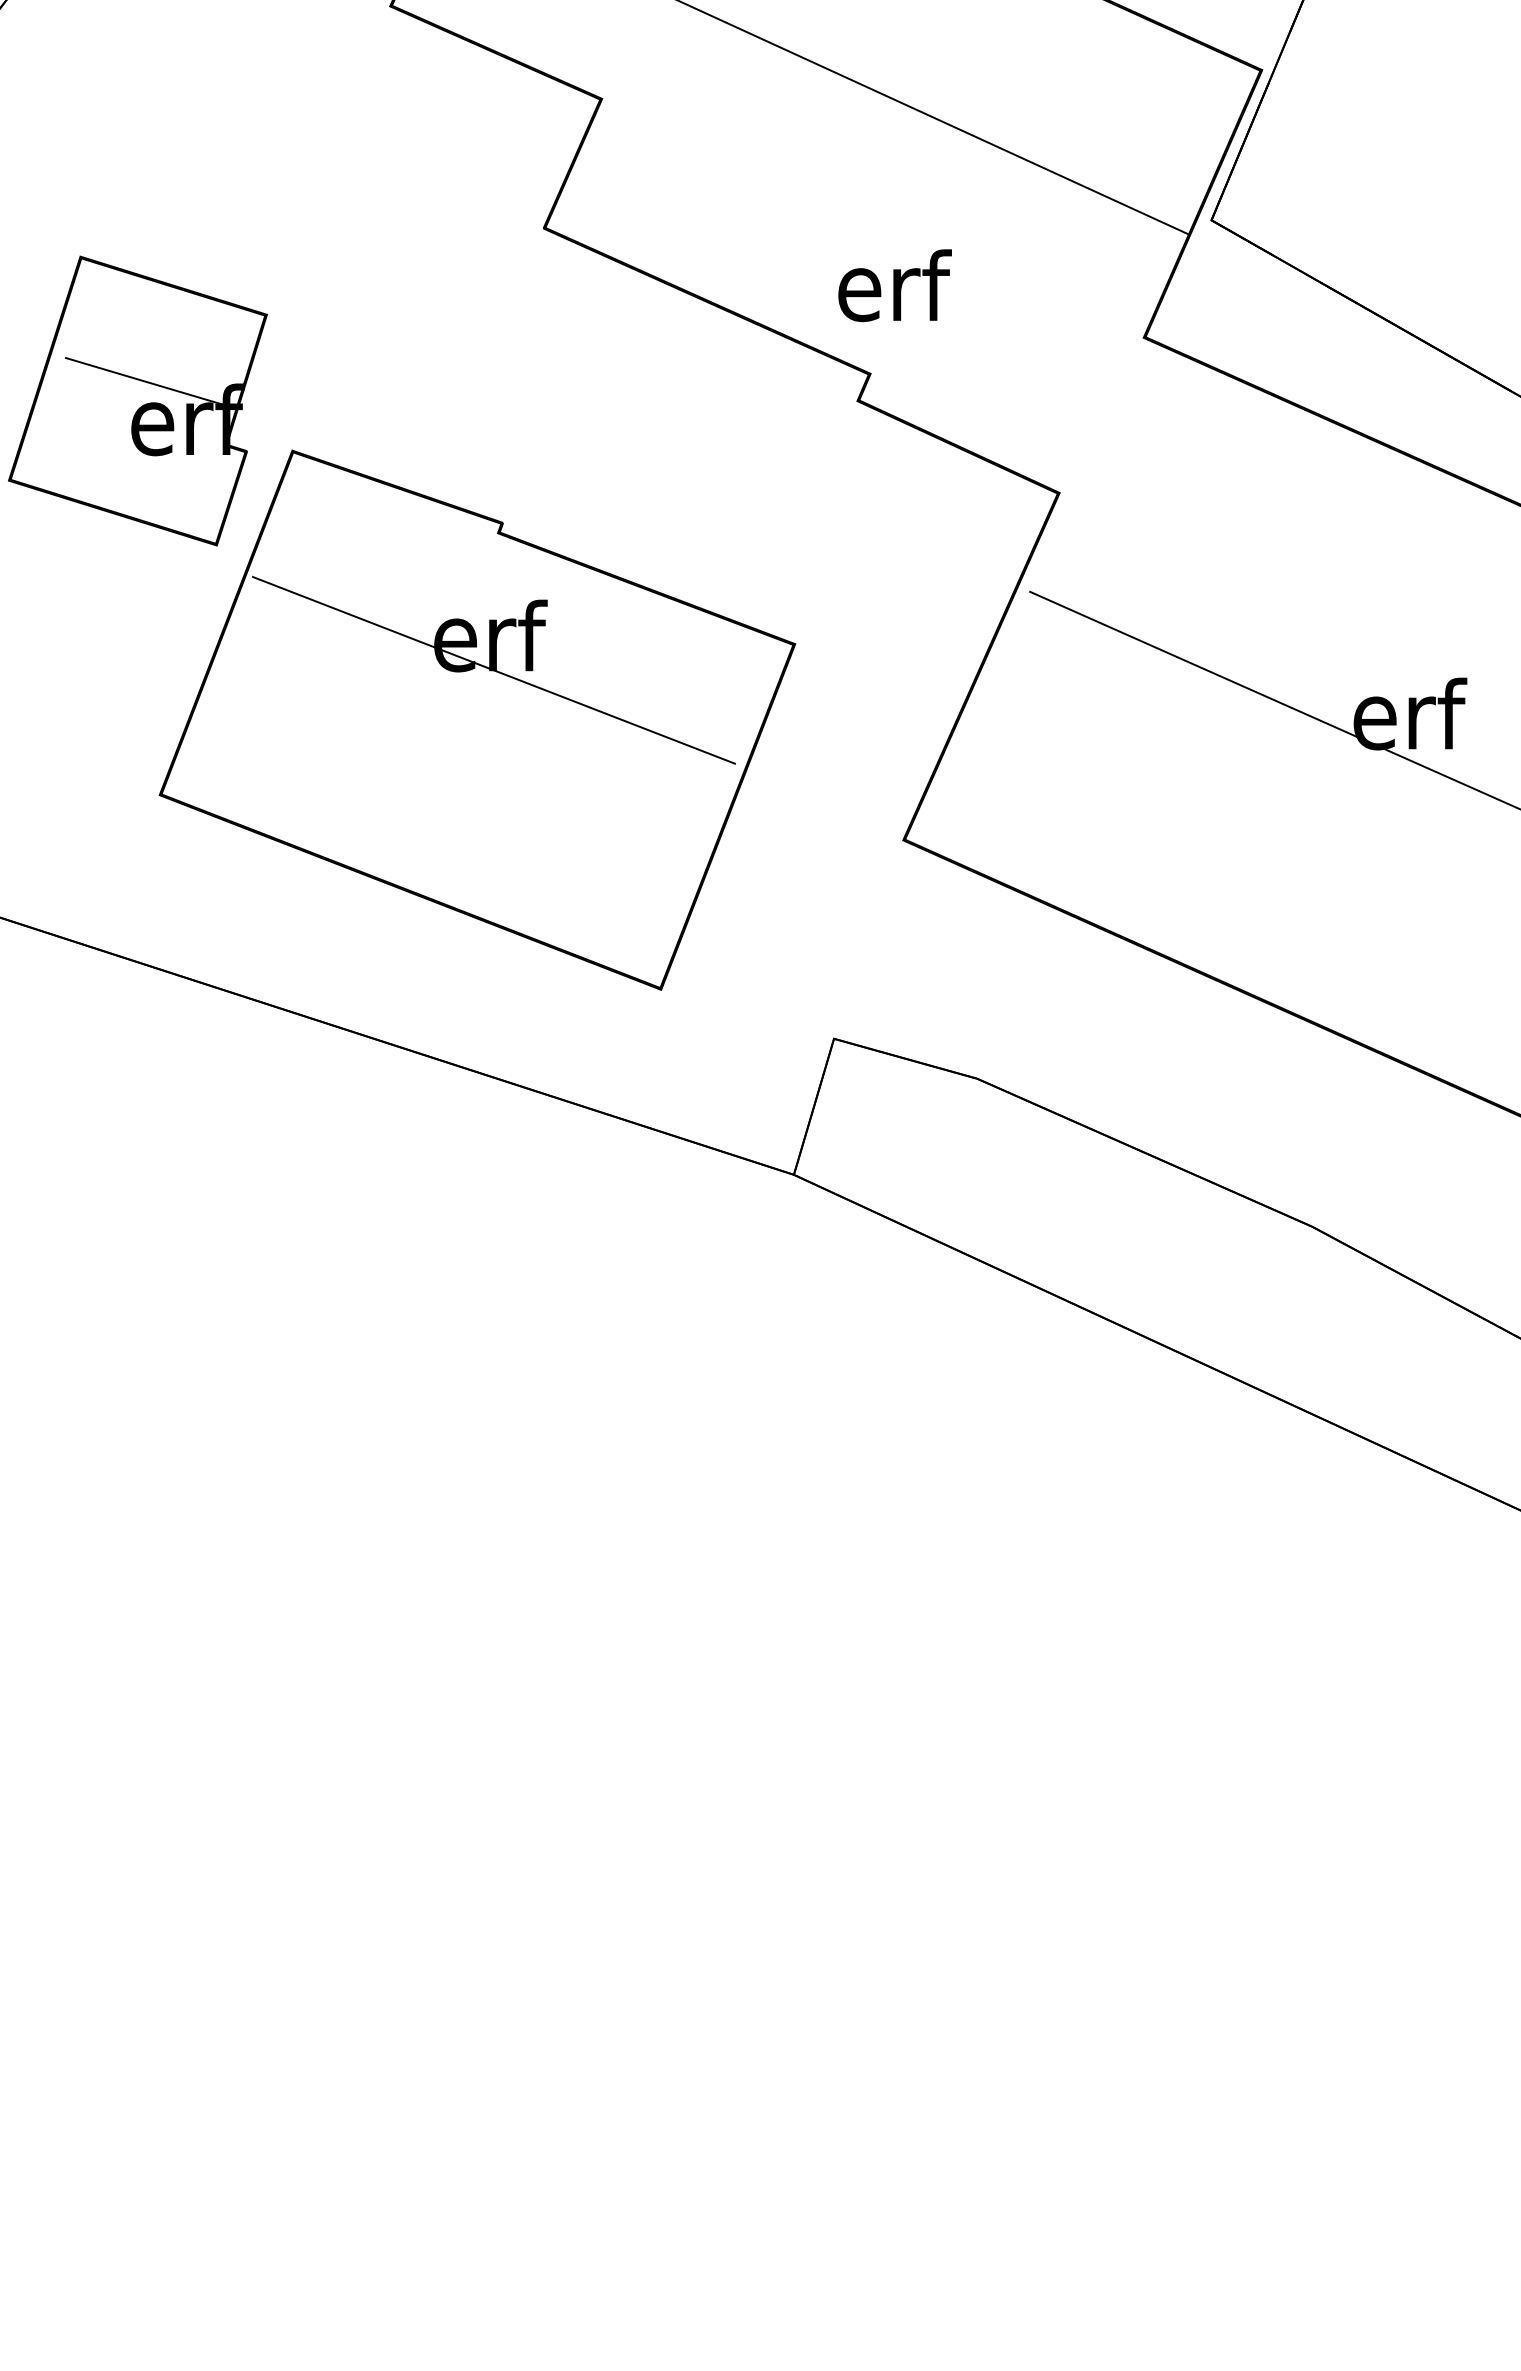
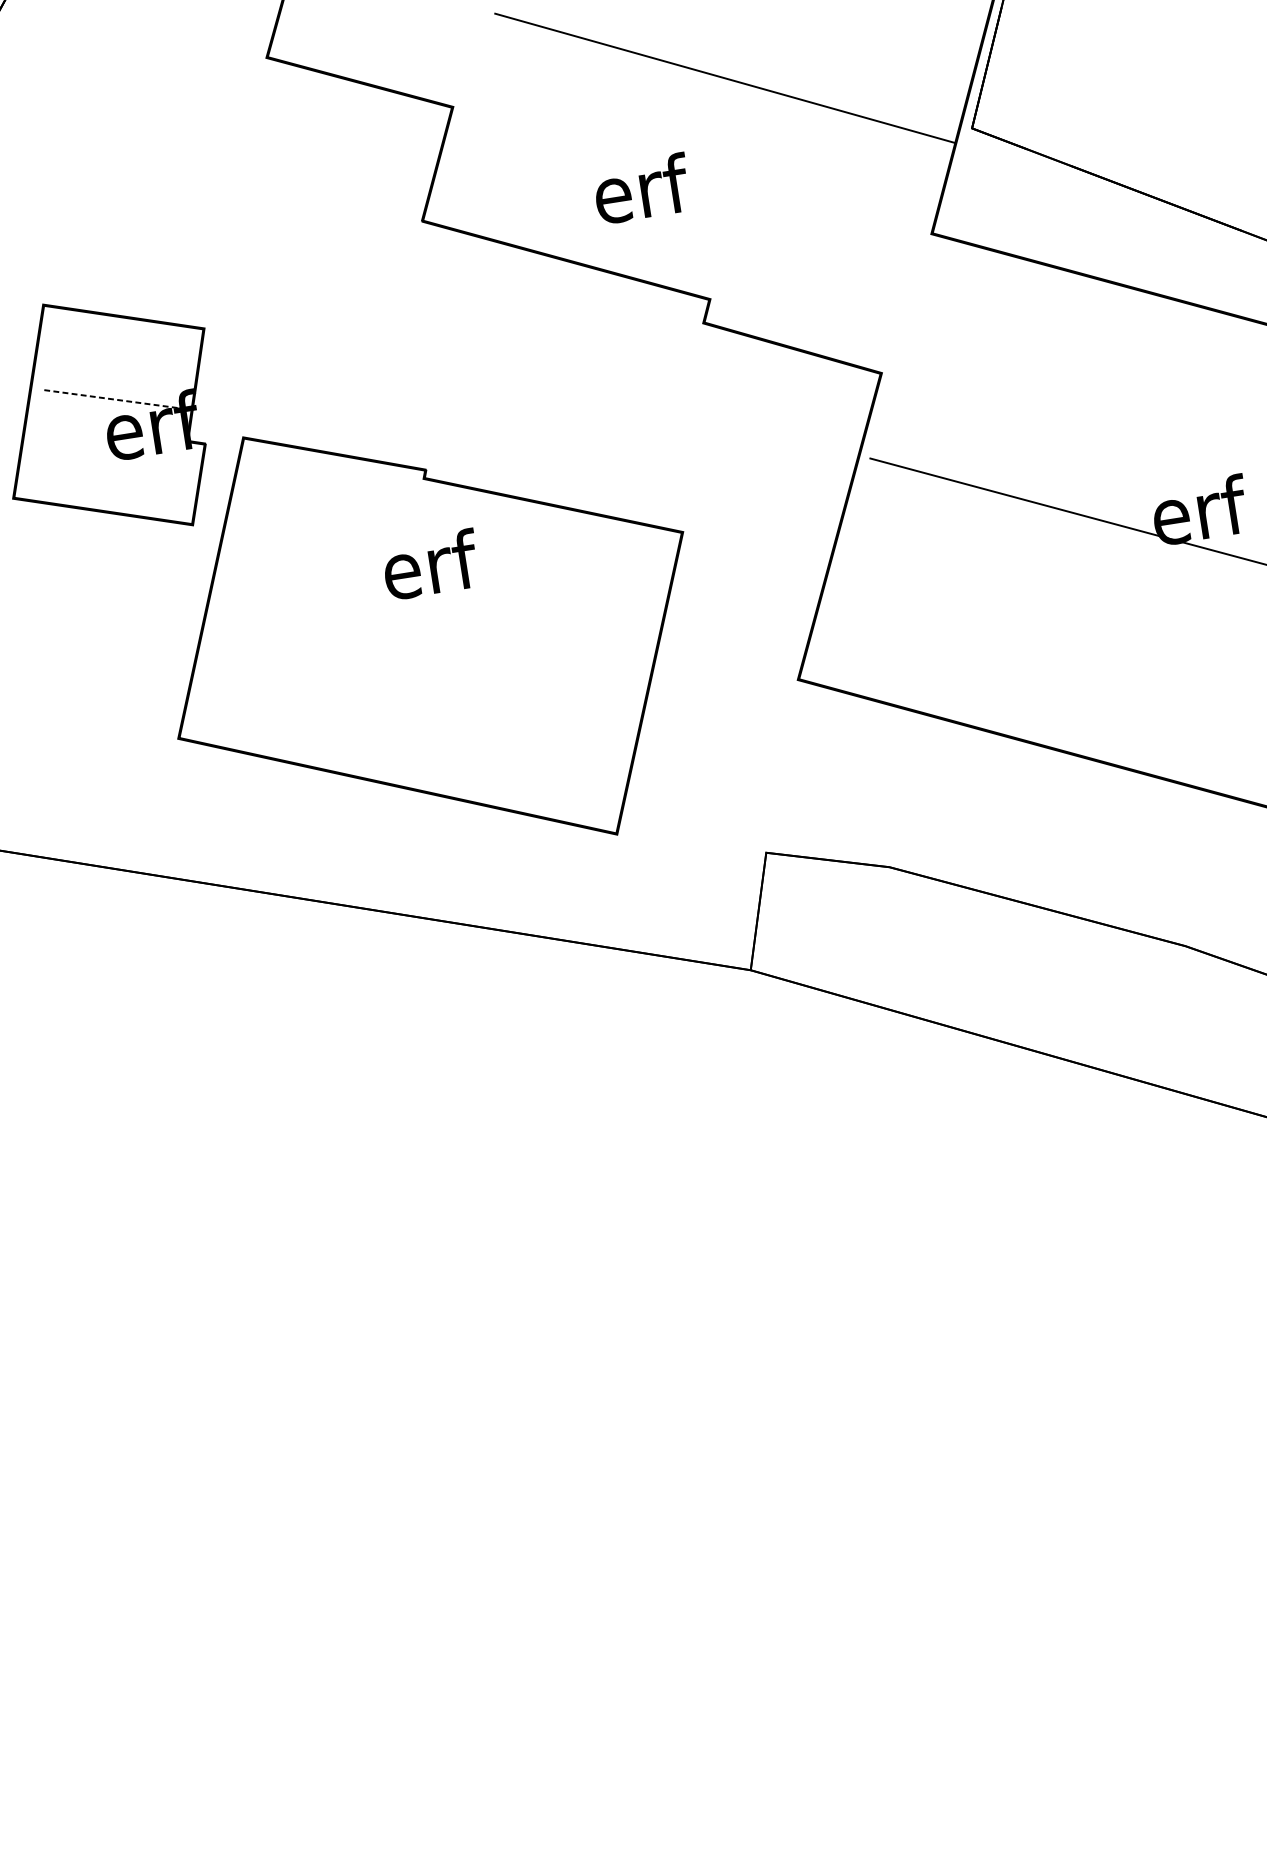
text: (894, 285) -> (641, 188), moved
line: (149, 382) -> (116, 399), solid -> dashed
line: (493, 670) -> (437, 592), removed

